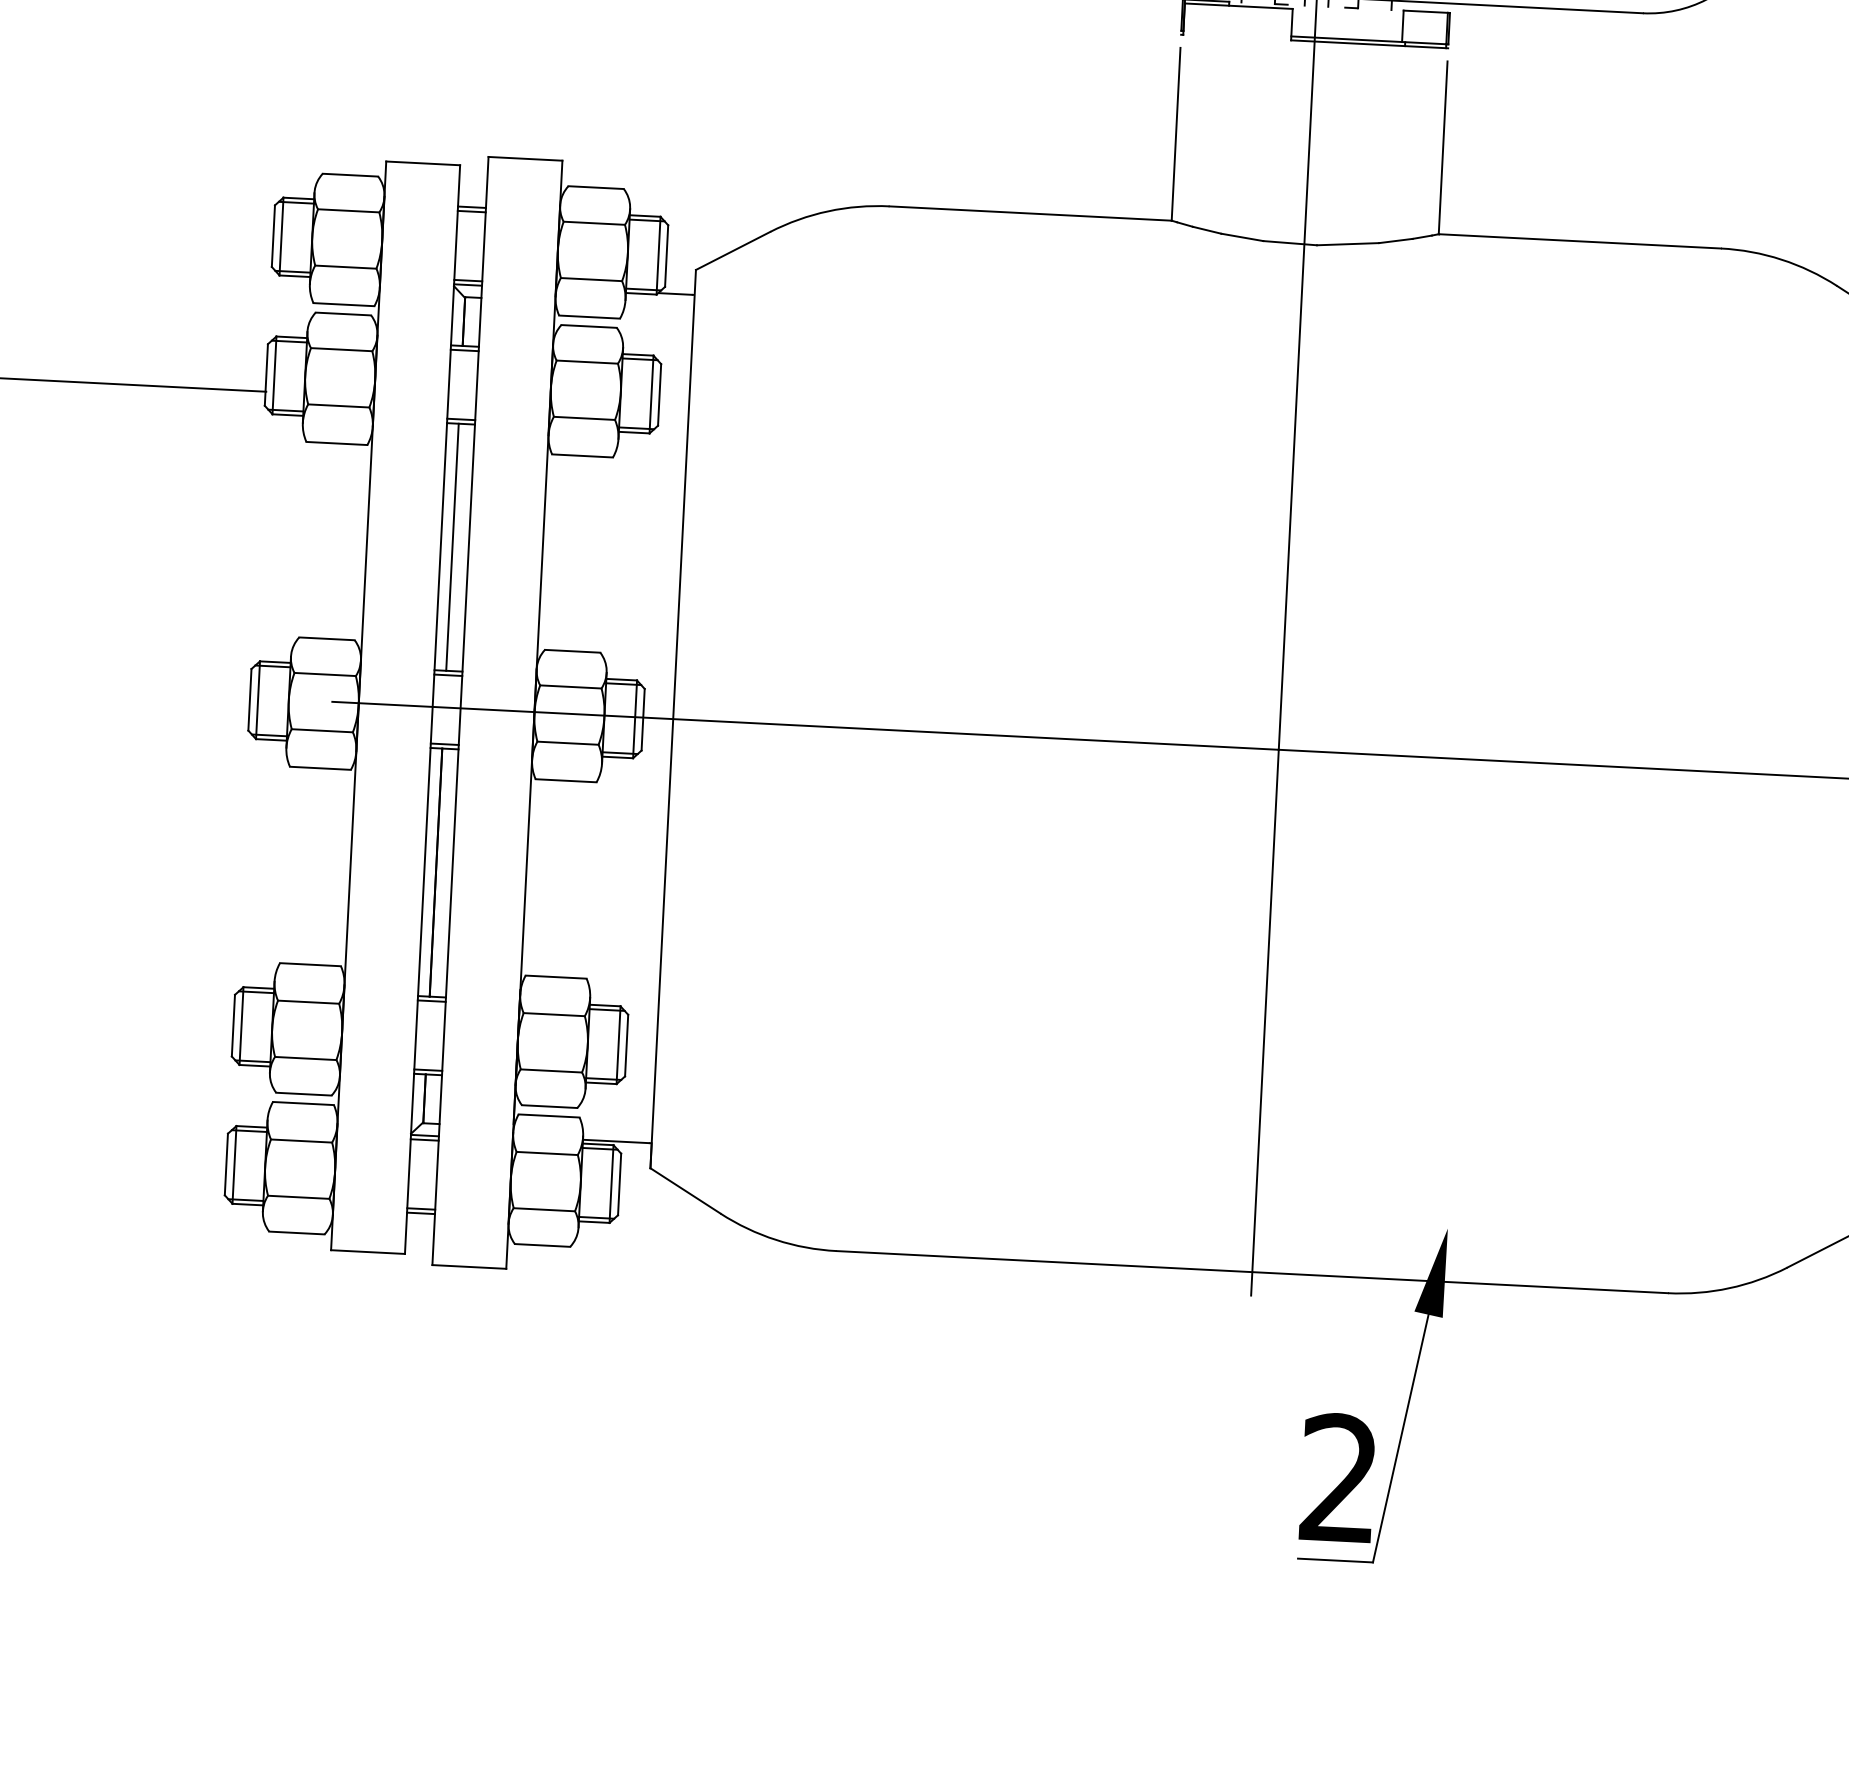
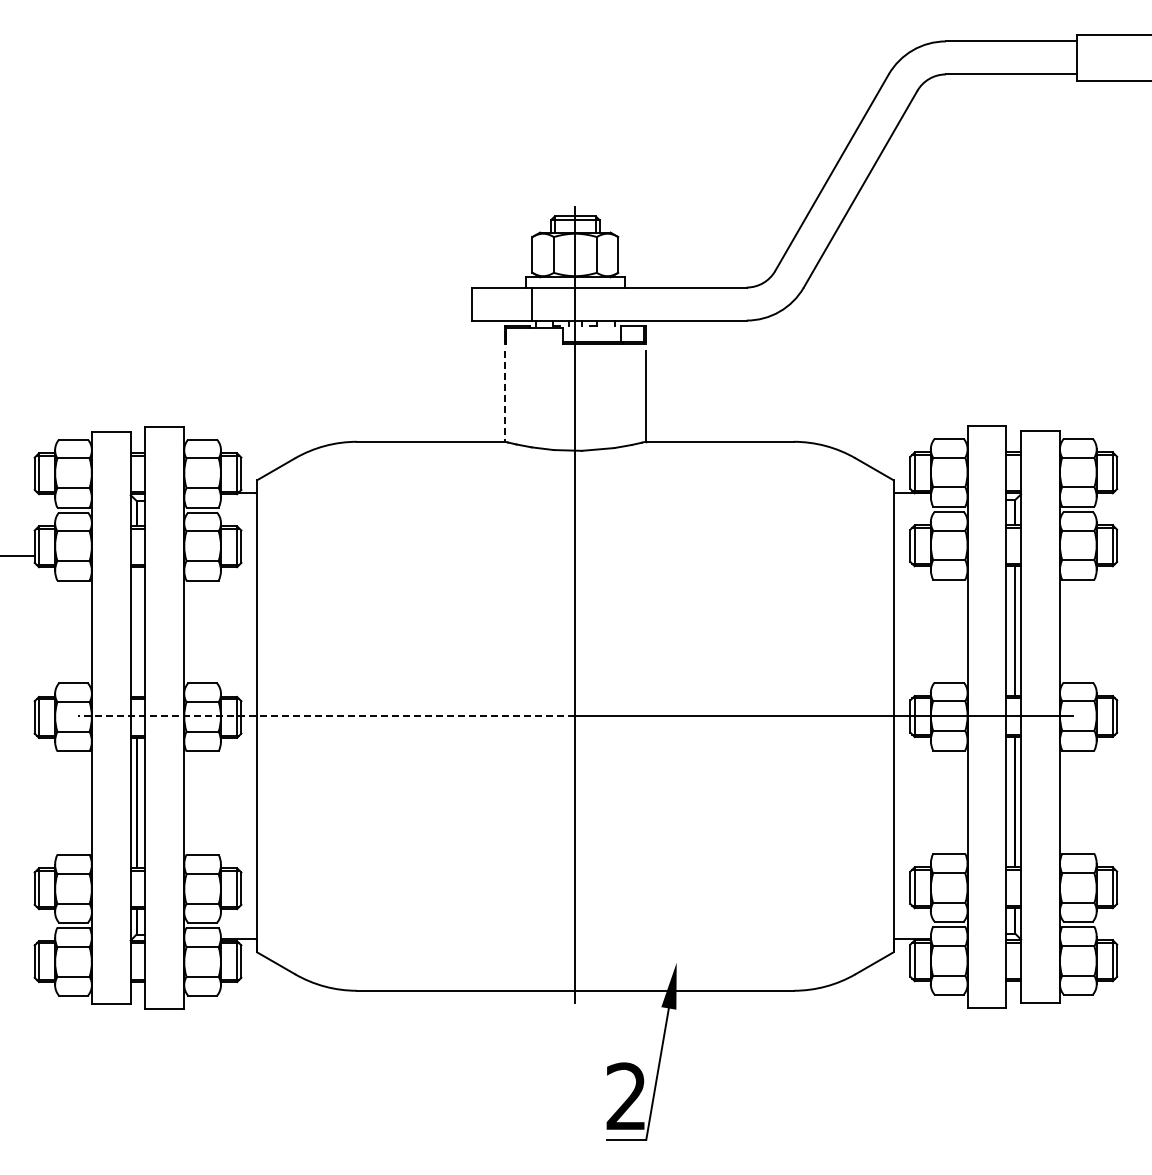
line: (1176, 134) -> (505, 396), solid -> dashed
line: (451, 548) -> (136, 632), removed
line: (805, 726) -> (326, 716), solid -> dashed

